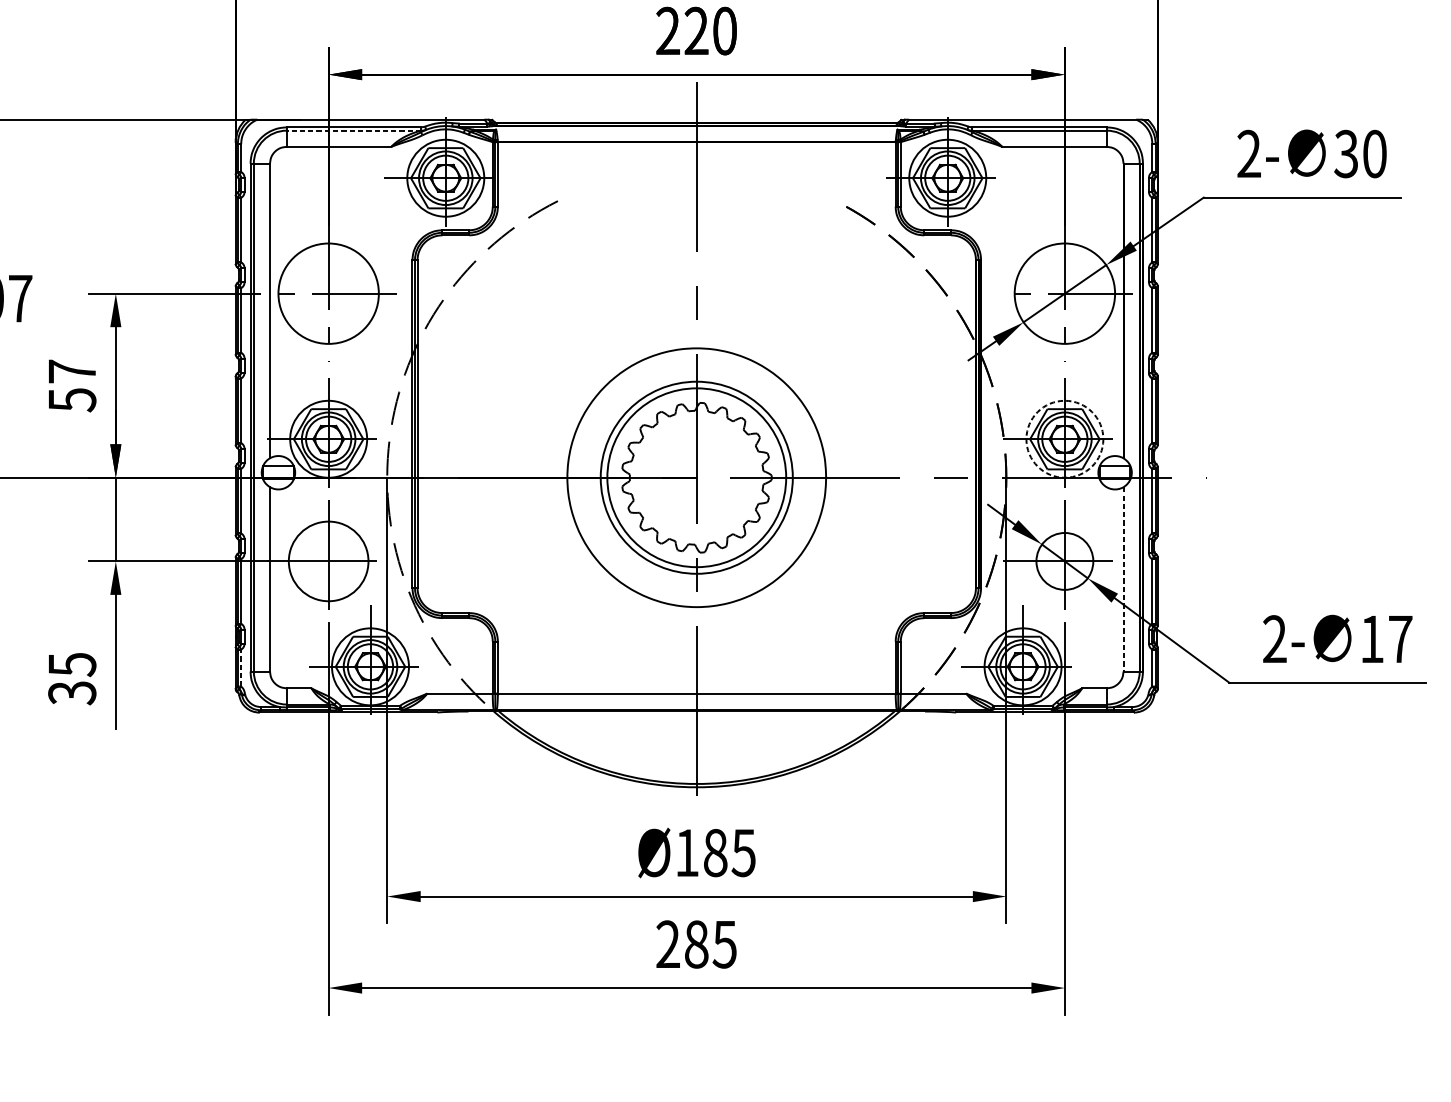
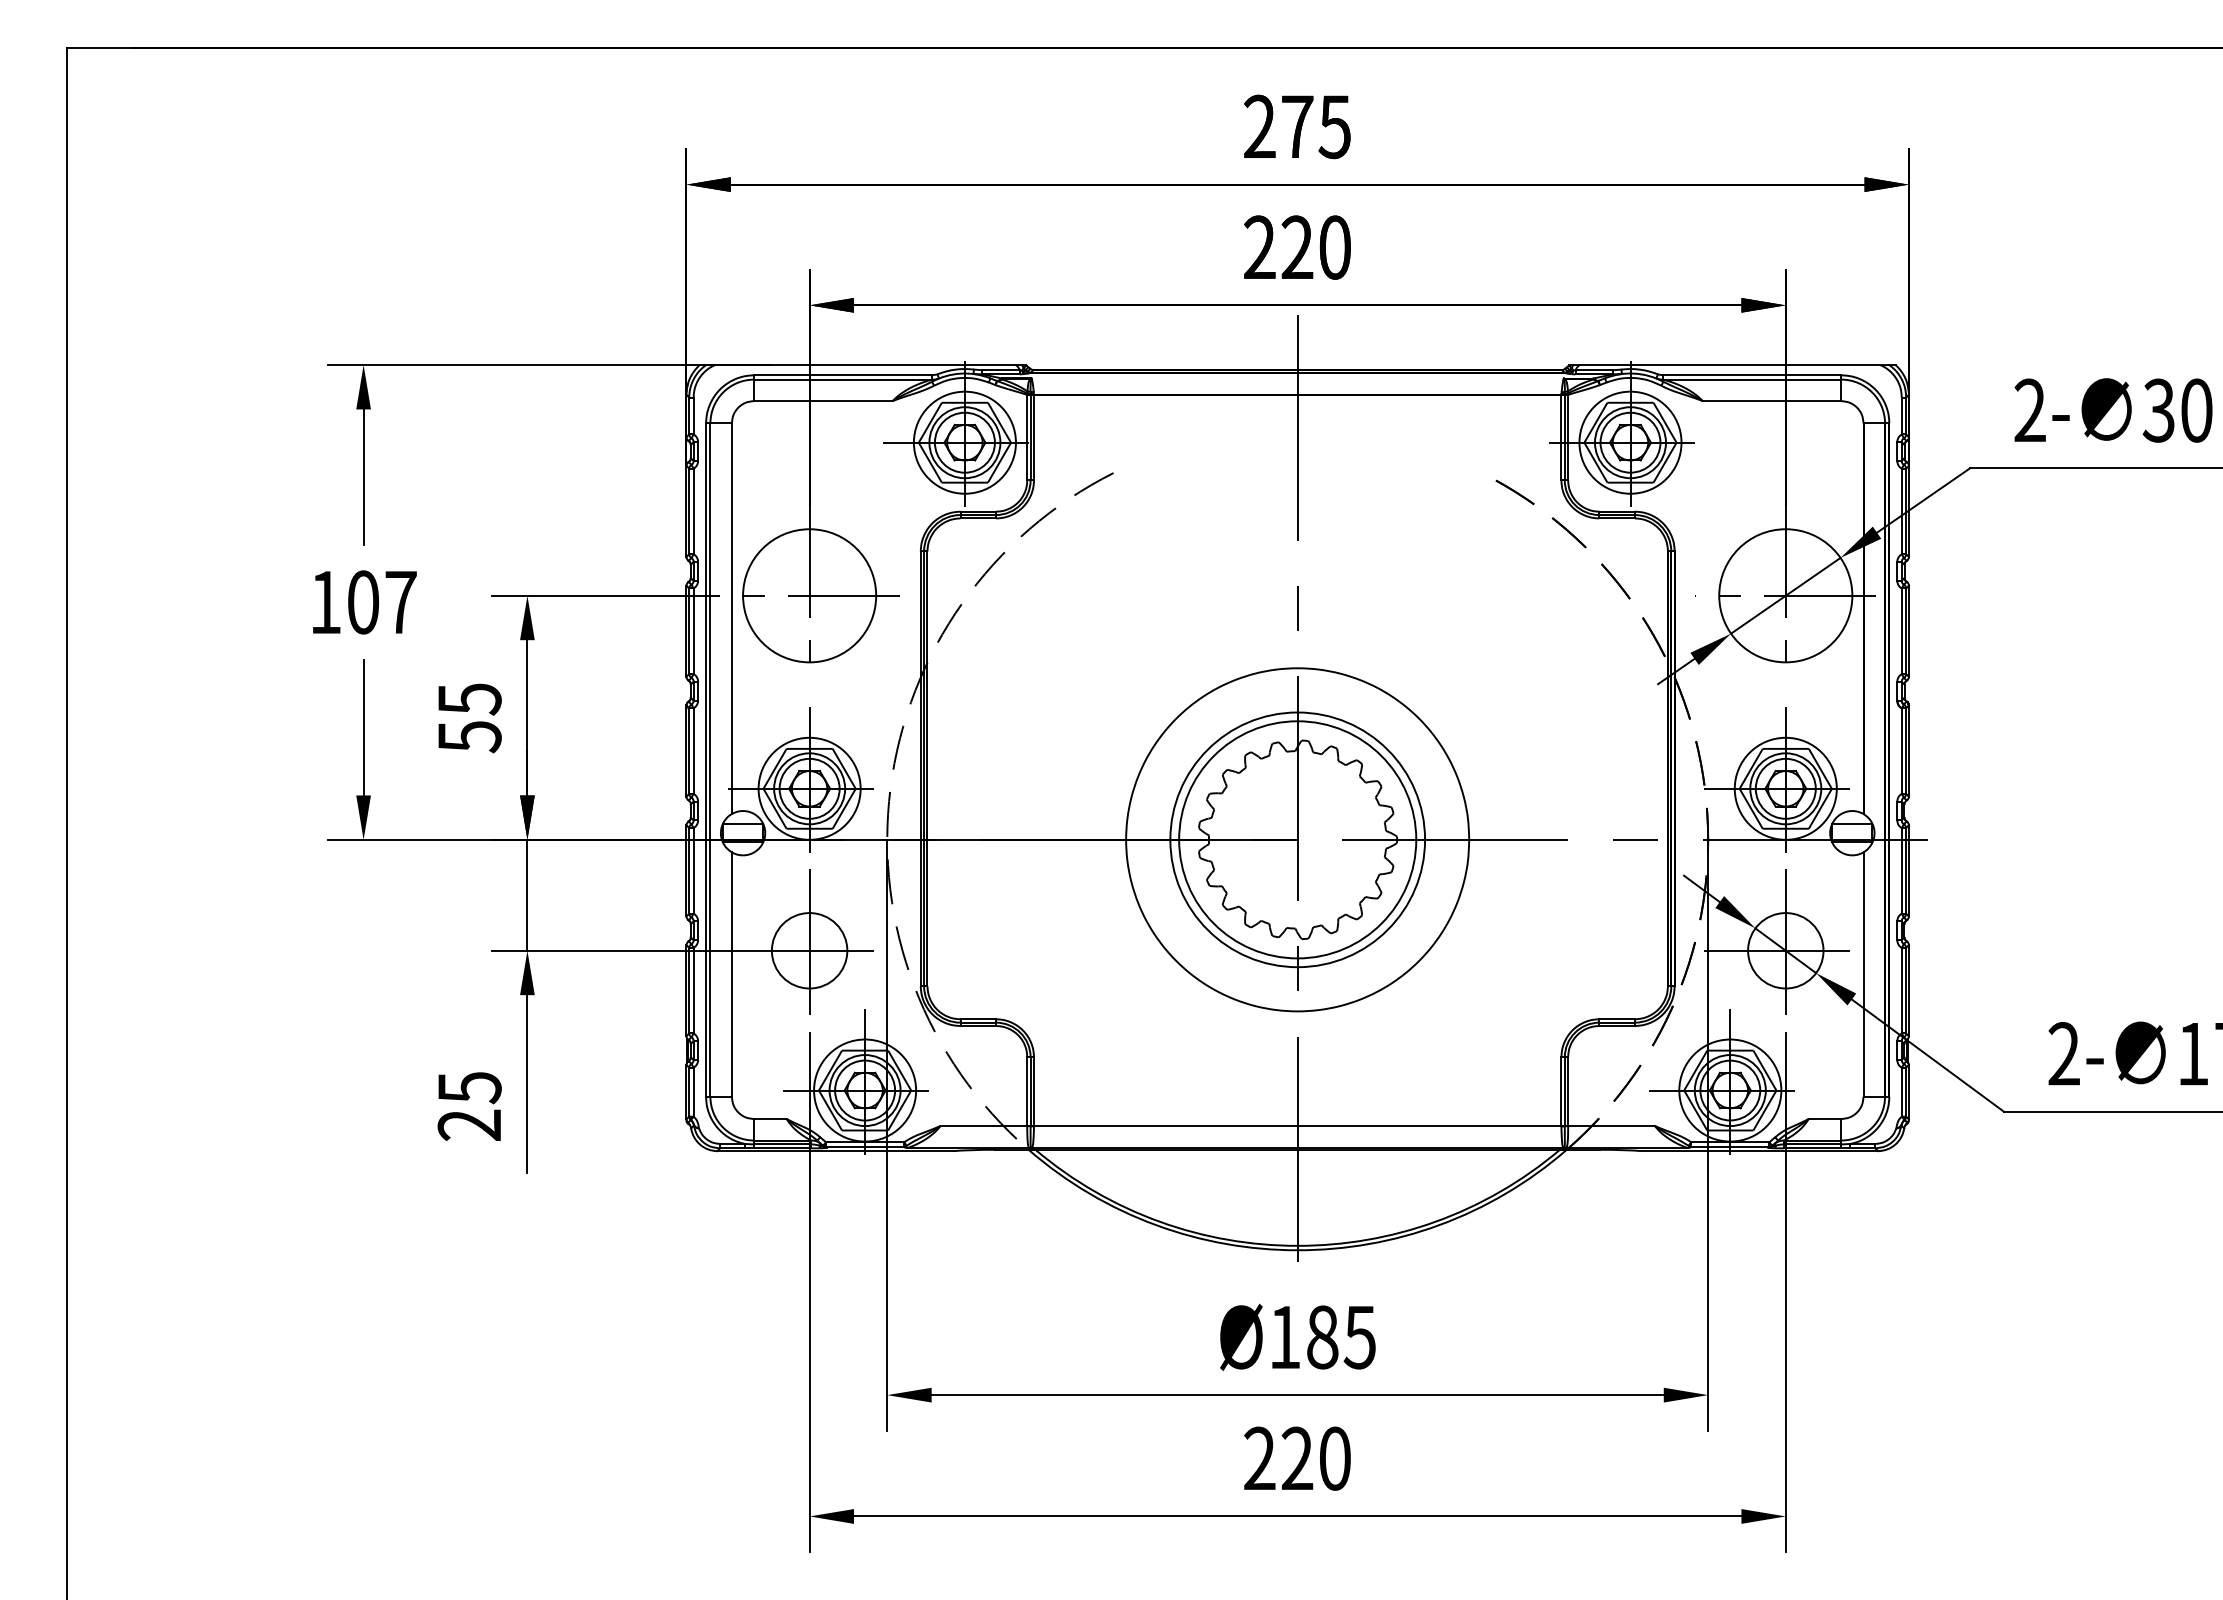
line: (353, 130) -> (842, 379), dashed -> solid
text: (72, 371) -> (469, 699), 57 -> 55
circle: (1064, 439) -> (1785, 788), dashed -> solid
circle: (328, 561) -> (809, 950), size x0.71
line: (1123, 580) -> (1863, 975), dashed -> solid
line: (241, 668) -> (693, 1092), dashed -> solid
text: (72, 693) -> (469, 1125), 35 -> 25
text: (710, 944) -> (1315, 1458), 285 -> 220

